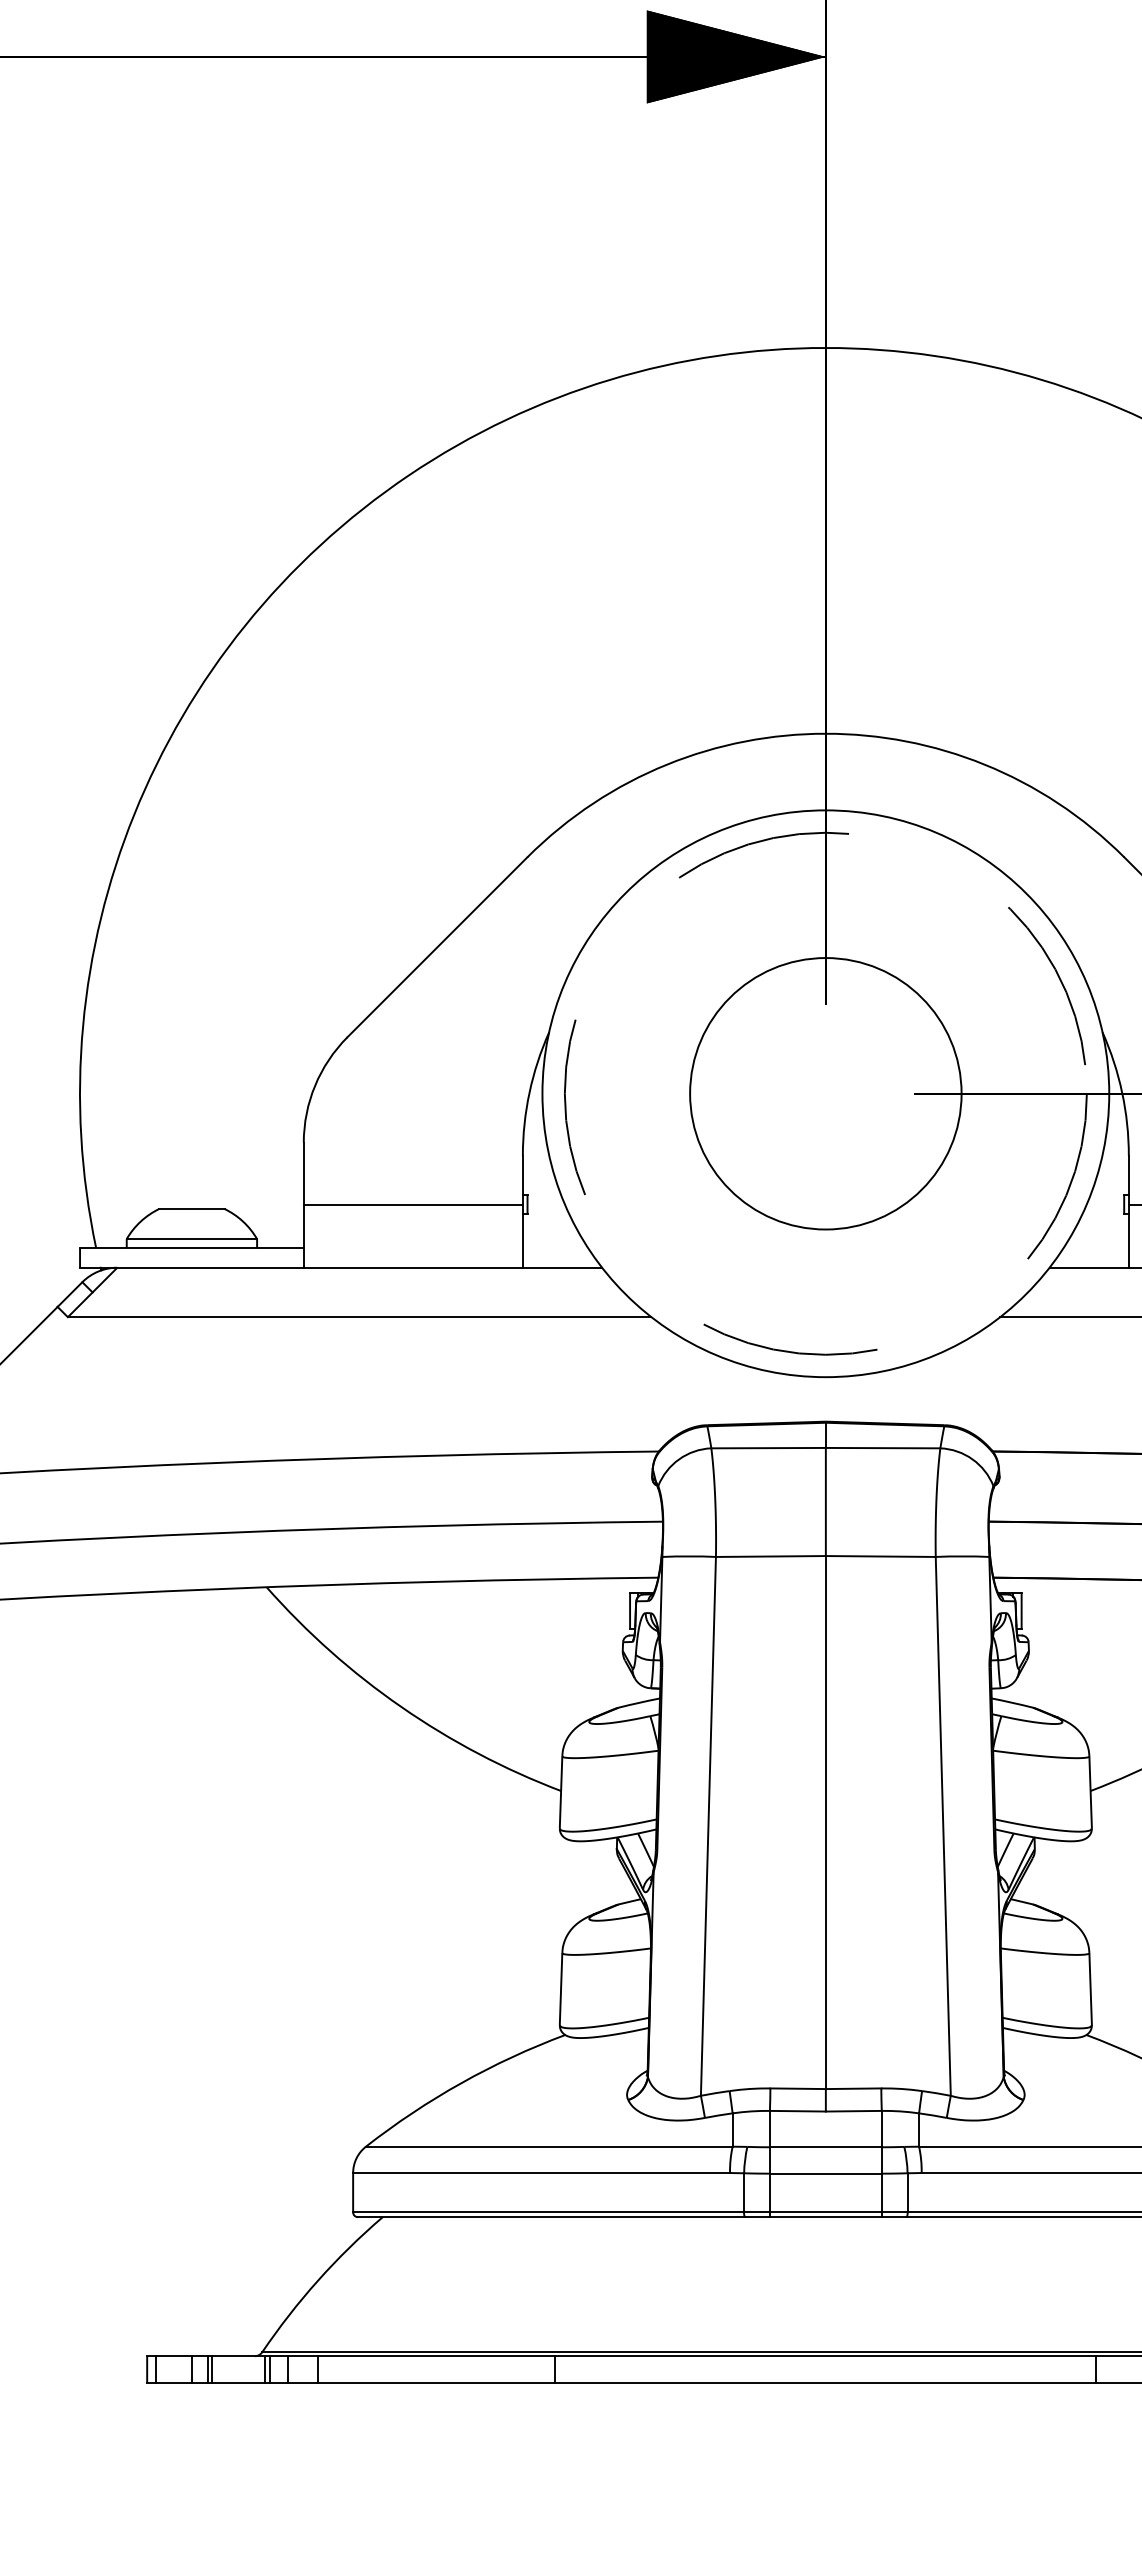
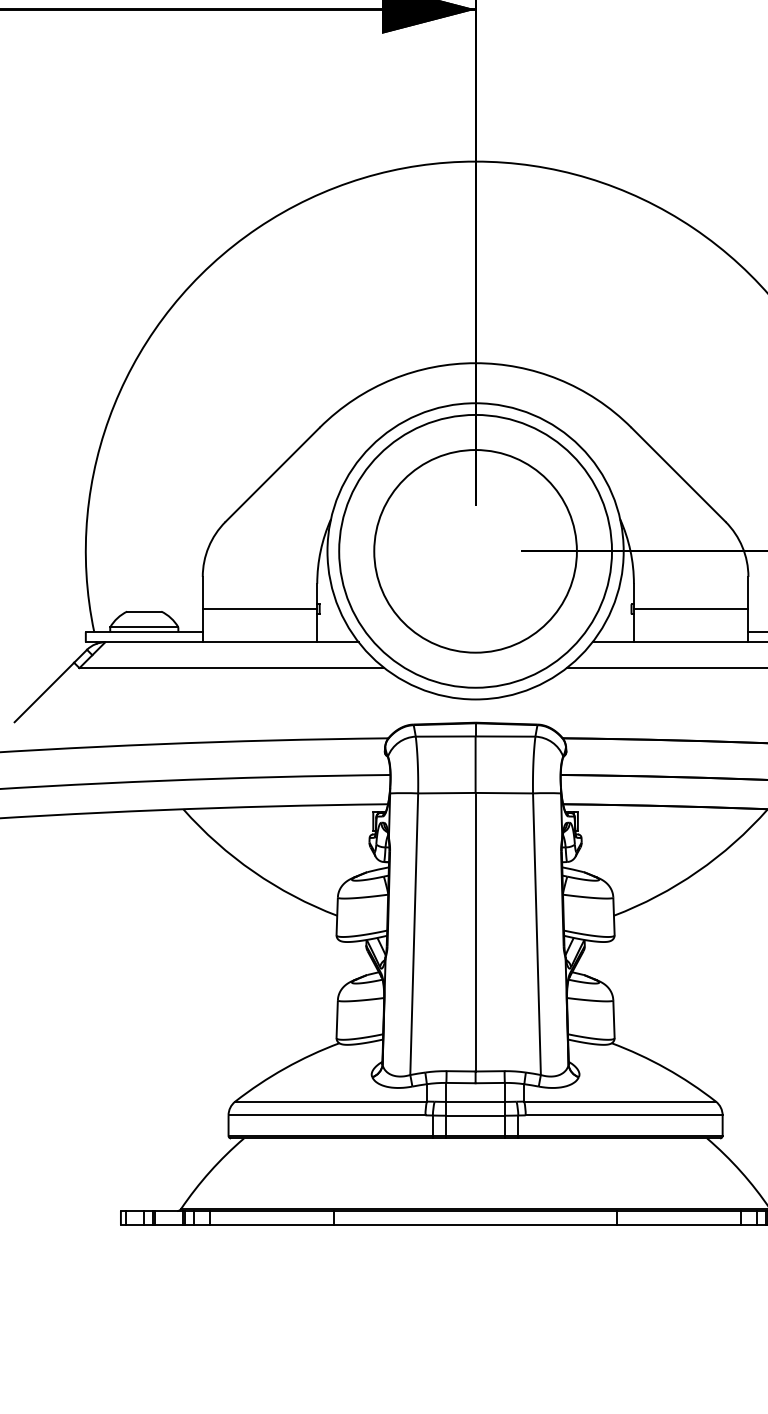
circle: (825, 1092) -> (475, 550), dashed -> solid
circle: (825, 1094) -> (475, 551), size x1.43

